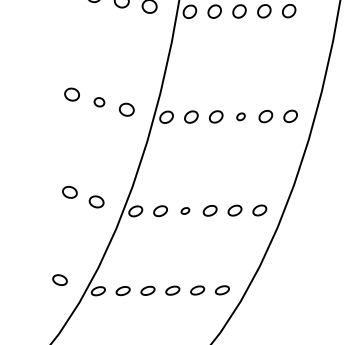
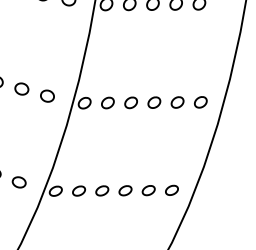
part: (99, 102) -> (21, 89), size x1.43
part: (240, 116) -> (153, 102), size x1.67
part: (185, 210) -> (102, 190), size x1.67

